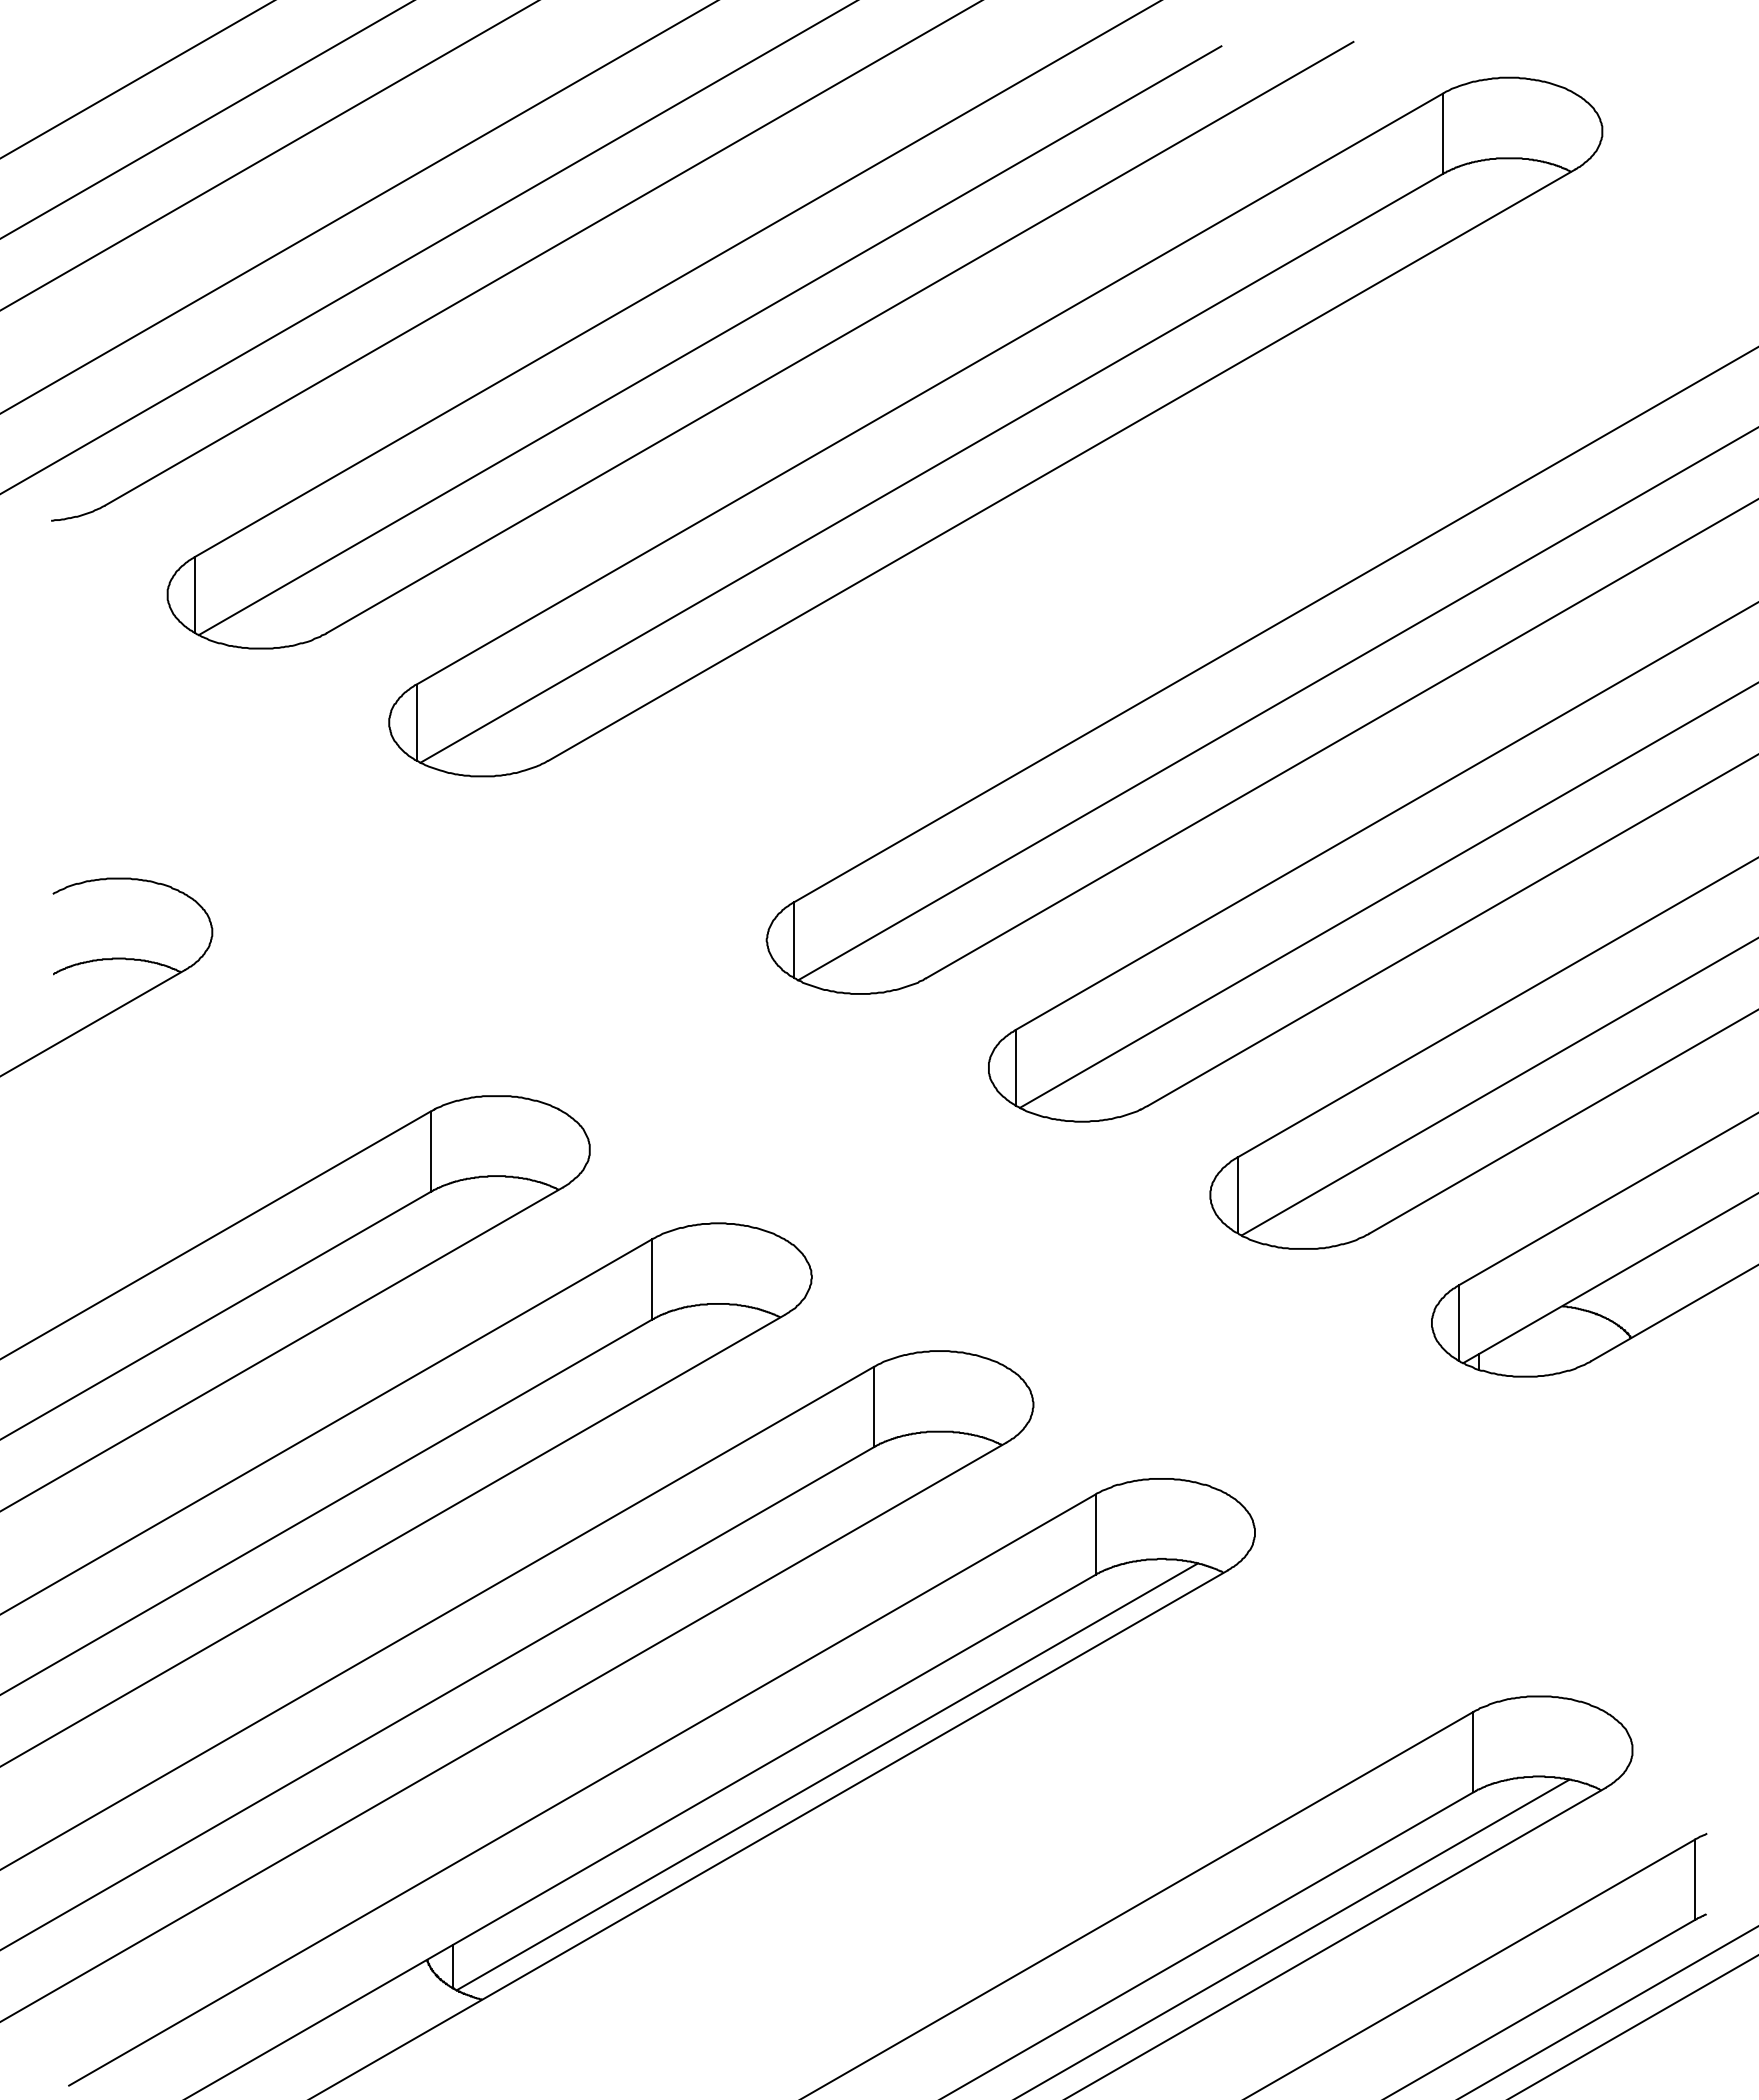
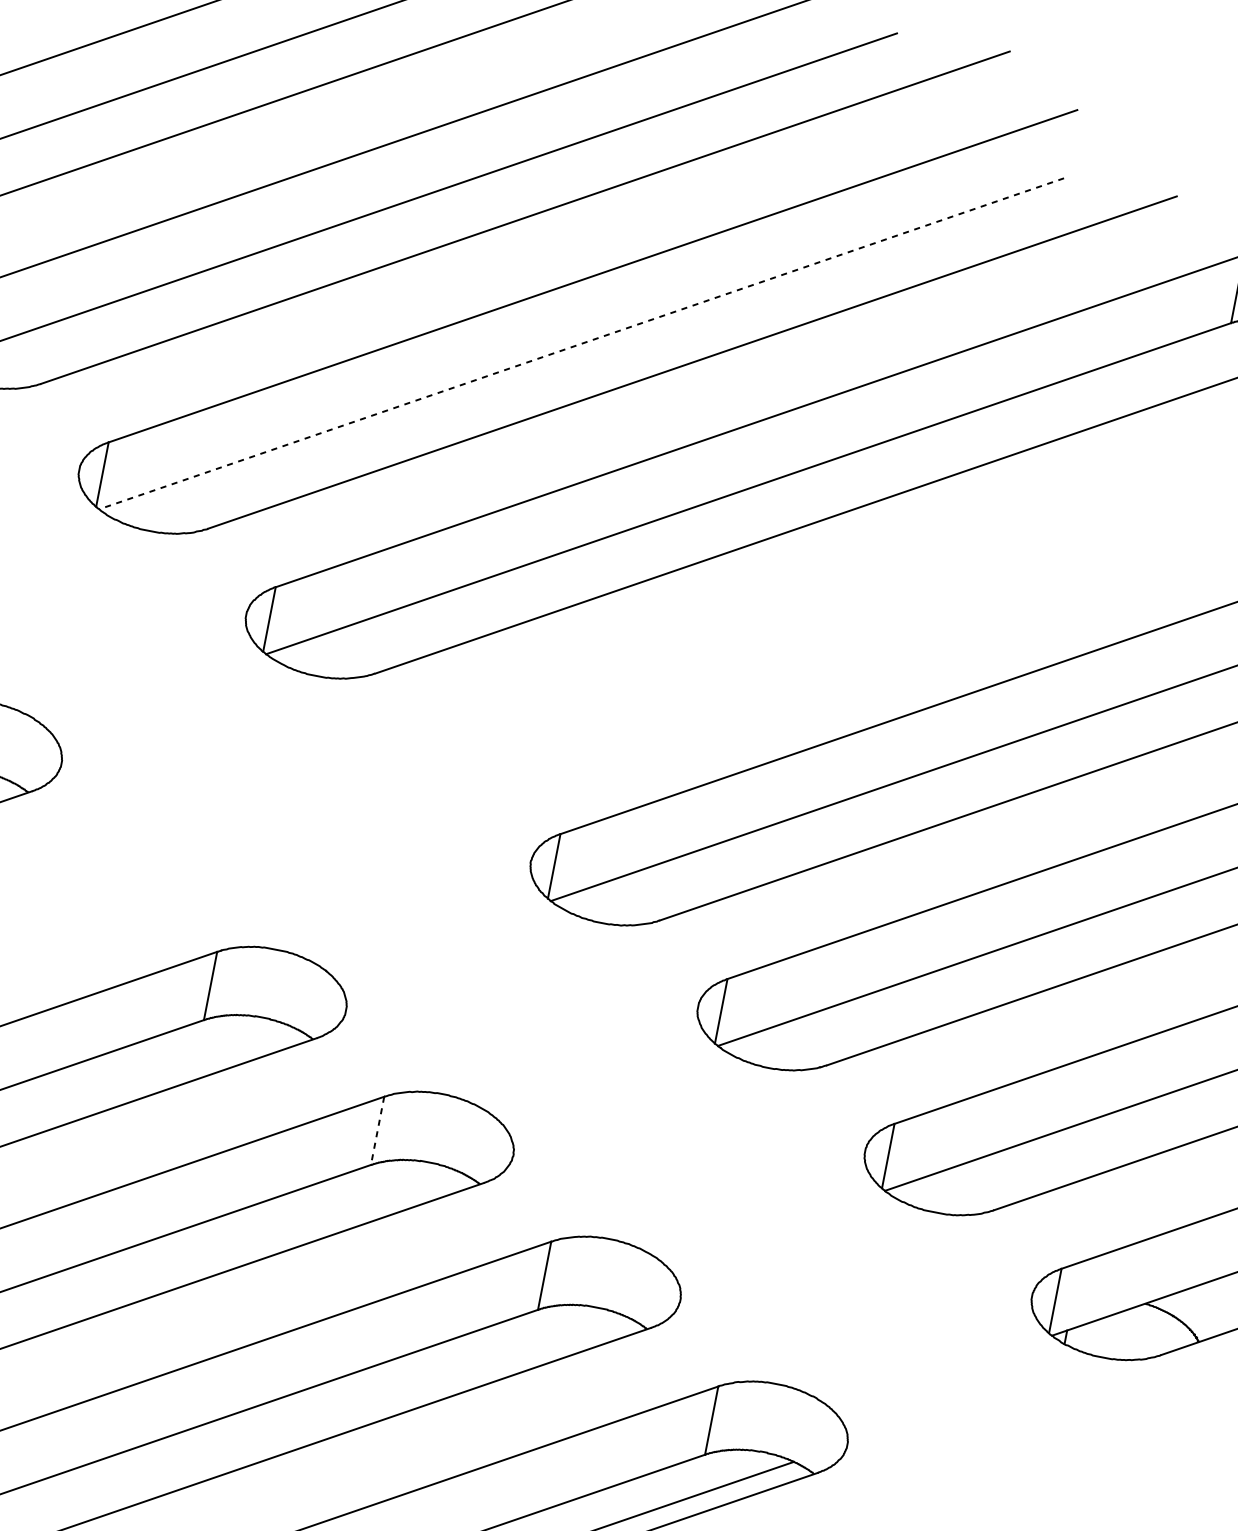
line: (709, 340) -> (581, 343), solid -> dashed
line: (652, 1279) -> (377, 1130), solid -> dashed

